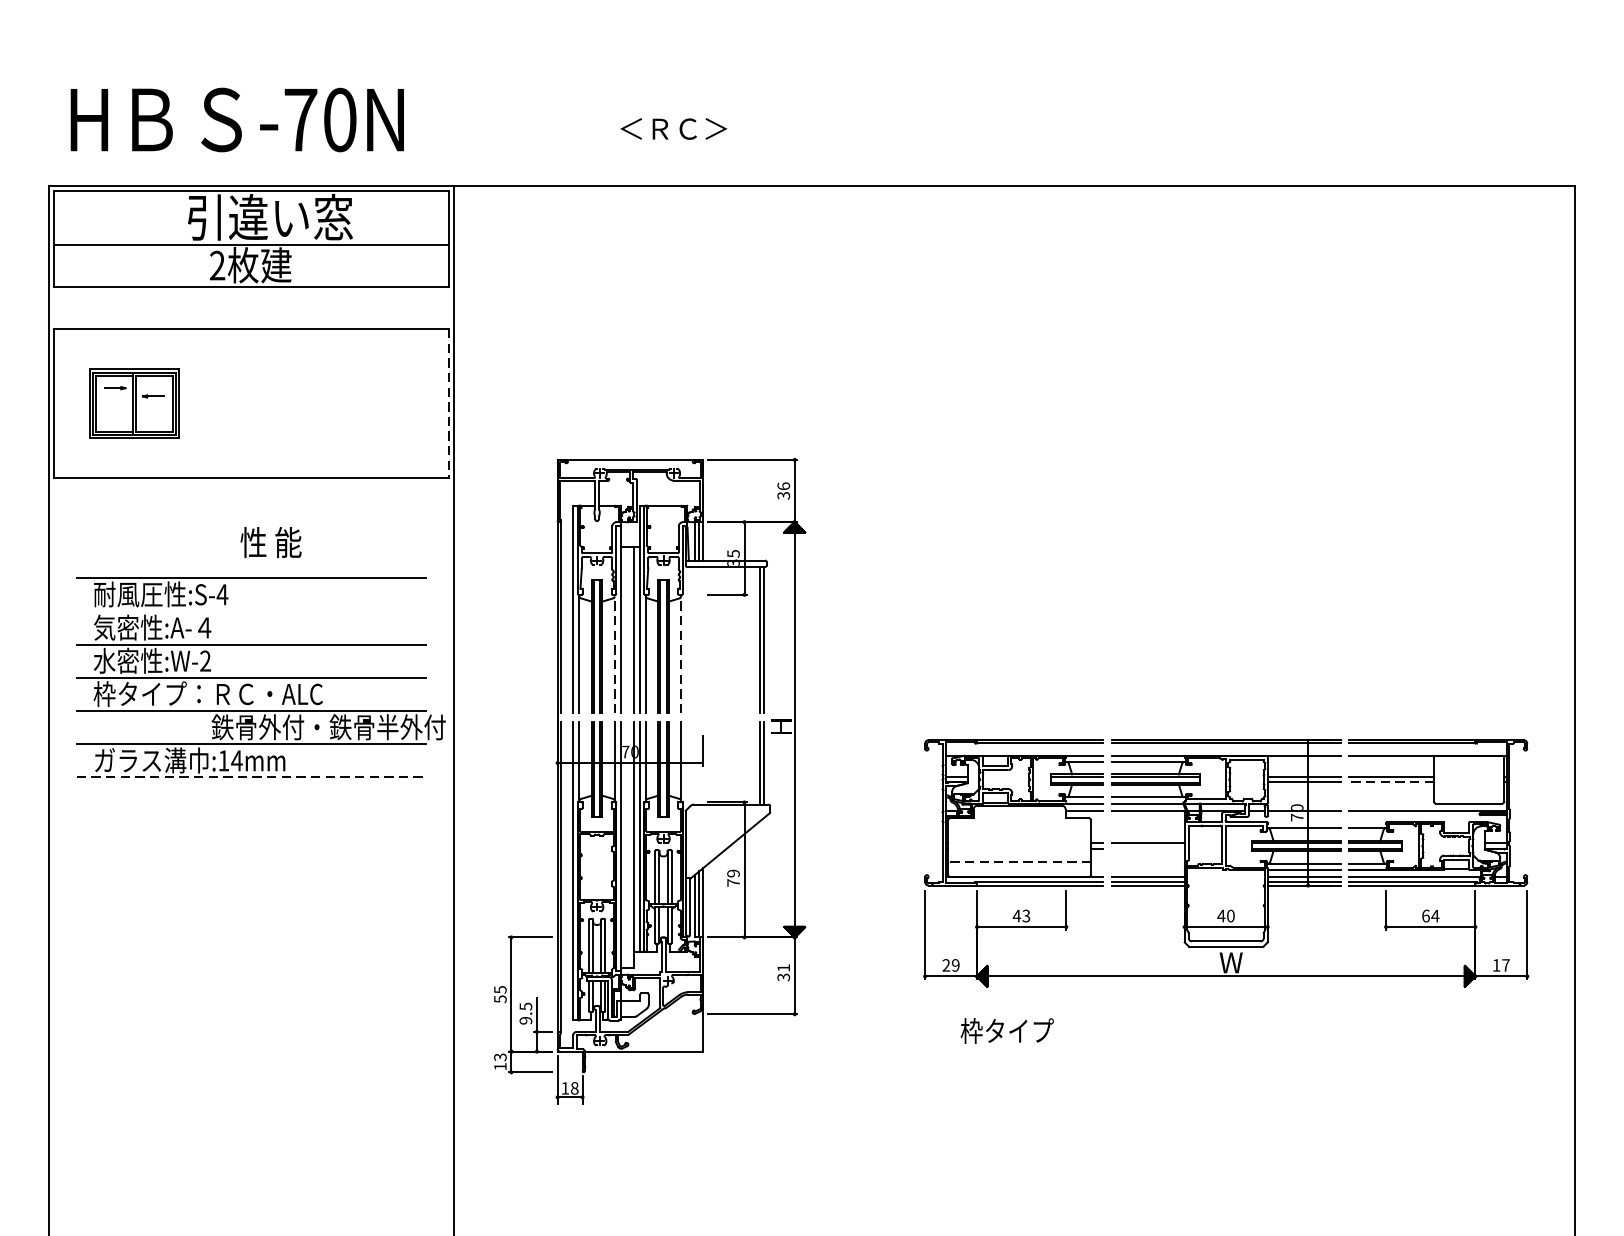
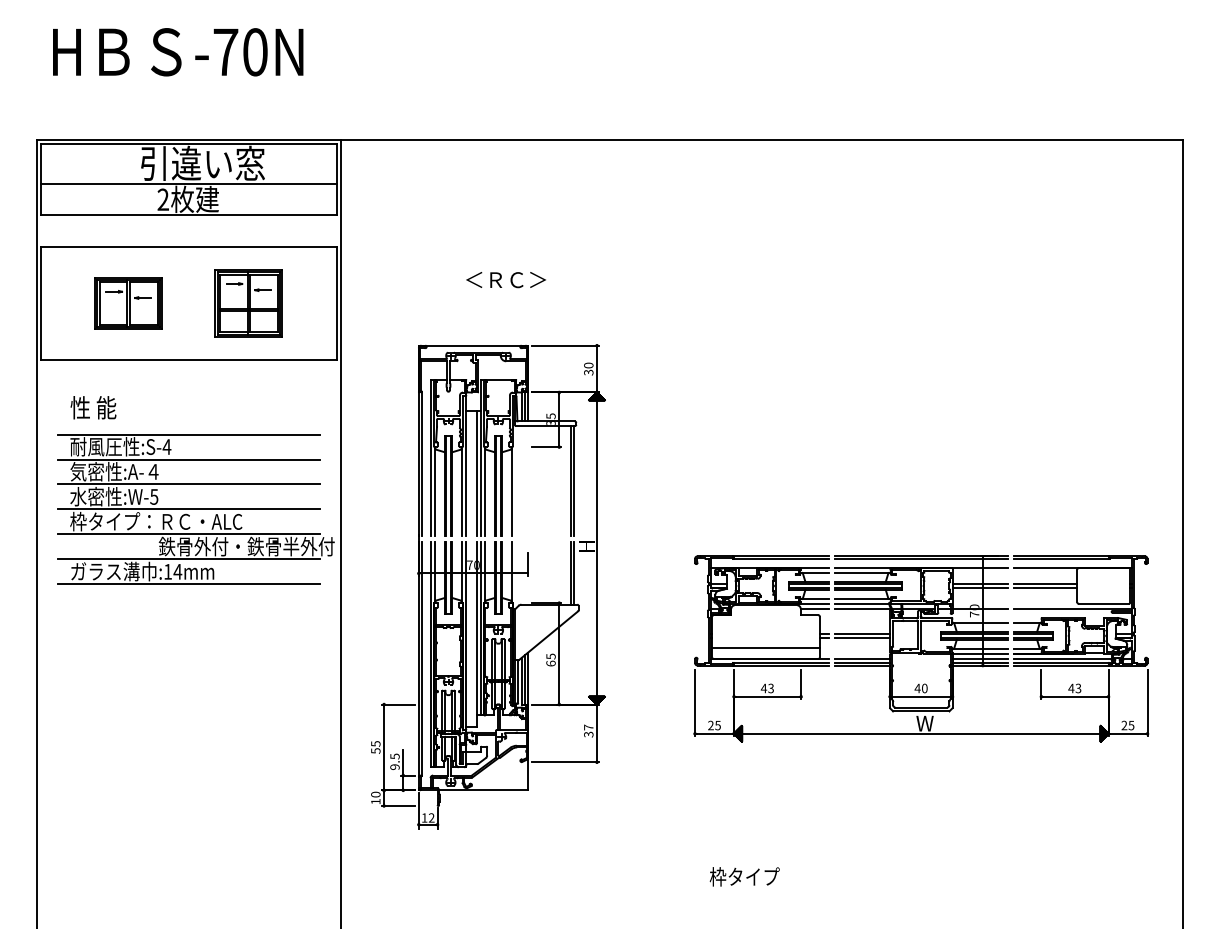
text: (237, 120) -> (178, 52), moved
text: (672, 129) -> (505, 280), moved
part: (134, 403) -> (128, 303), moved
part: (330, 403) -> (248, 303), added
line: (448, 403) -> (336, 303), dashed -> solid
text: (783, 486) -> (588, 365), 36 -> 30
text: (271, 542) -> (93, 407), moved
line: (251, 611) -> (188, 459), added
line: (614, 653) -> (461, 491), dashed -> solid
line: (680, 653) -> (511, 491), dashed -> solid
text: (205, 660) -> (154, 496), :W-2 -> :W-5
line: (252, 777) -> (189, 584), dashed -> solid
line: (1391, 783) -> (1045, 588), dashed -> solid
line: (1148, 848) -> (862, 637), added
line: (1020, 862) -> (766, 648), dashed -> solid
text: (732, 877) -> (550, 659), 79 -> 65
text: (1430, 916) -> (1074, 688), 64 -> 43
text: (955, 965) -> (717, 725), 29 -> 25
text: (1500, 965) -> (1127, 725), 17 -> 25
text: (783, 967) -> (588, 727), 31 -> 37
text: (1006, 1030) -> (744, 876), moved
text: (499, 1057) -> (375, 794), 13 -> 10
text: (574, 1087) -> (431, 817), 18 -> 12

